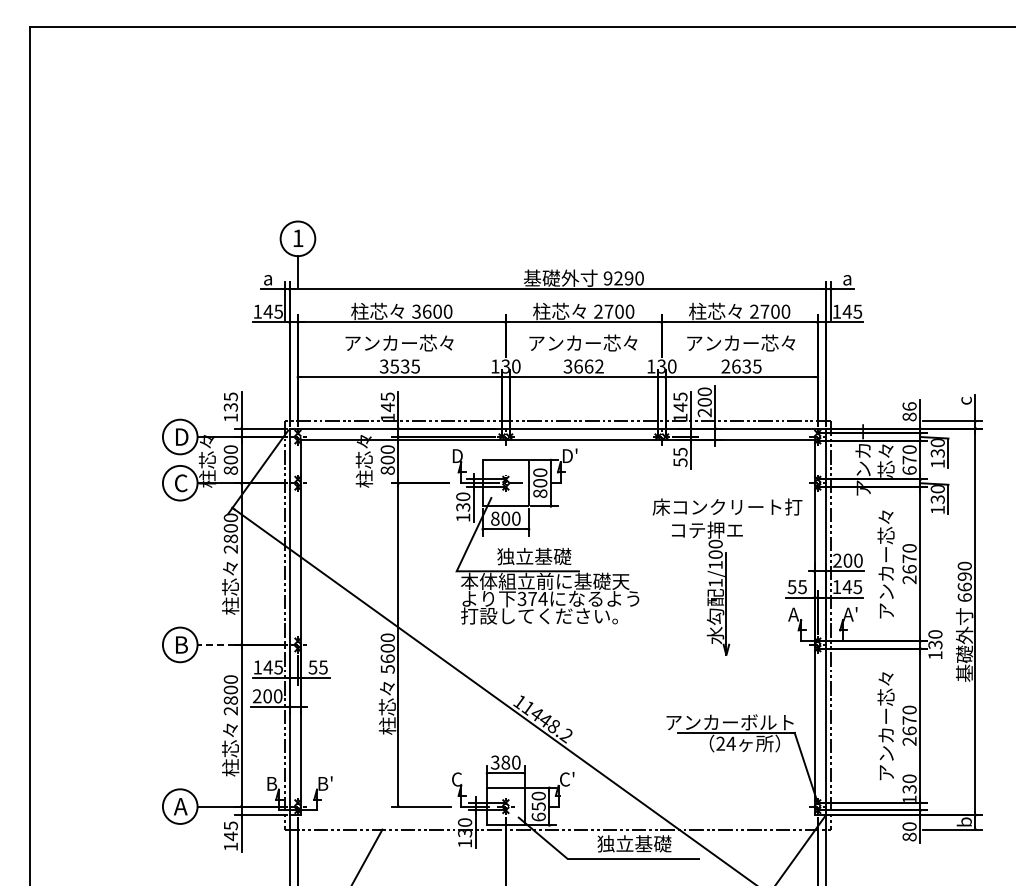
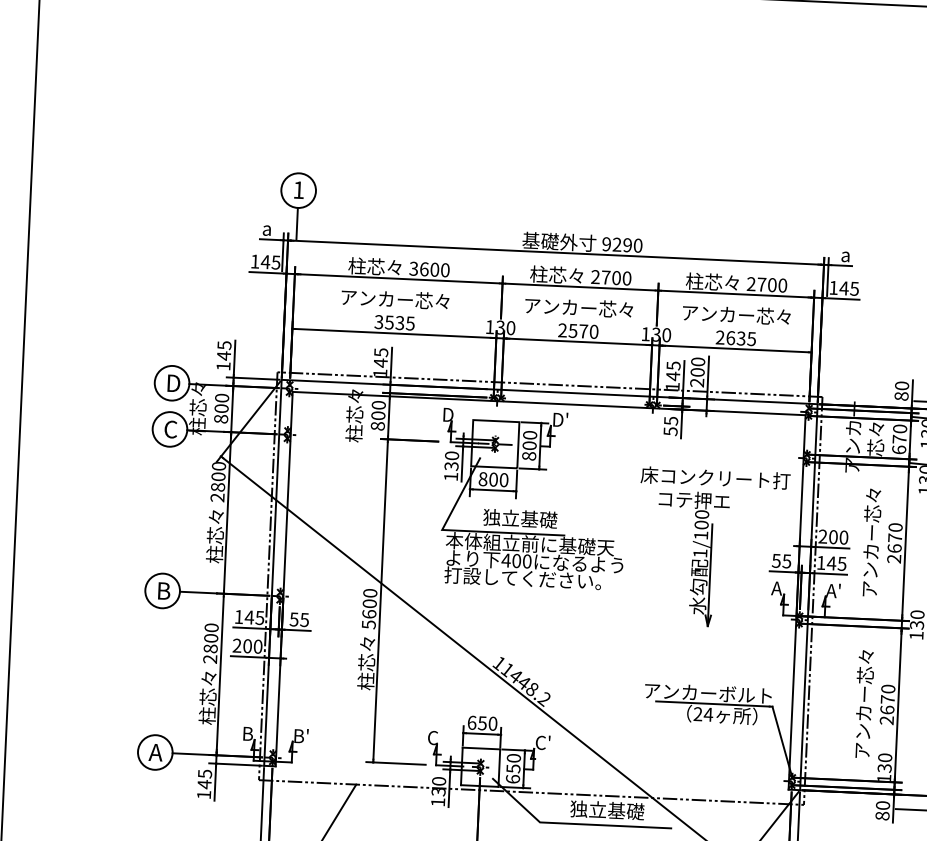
text: (583, 366) -> (578, 331), 3662 -> 2570
text: (909, 406) -> (901, 385), 86 -> 80
text: (230, 407) -> (223, 356), 135 -> 145
text: (532, 598) -> (516, 560), 374 -> 400
line: (216, 644) -> (198, 592), dashed -> solid
text: (500, 762) -> (477, 722), 380 -> 650

